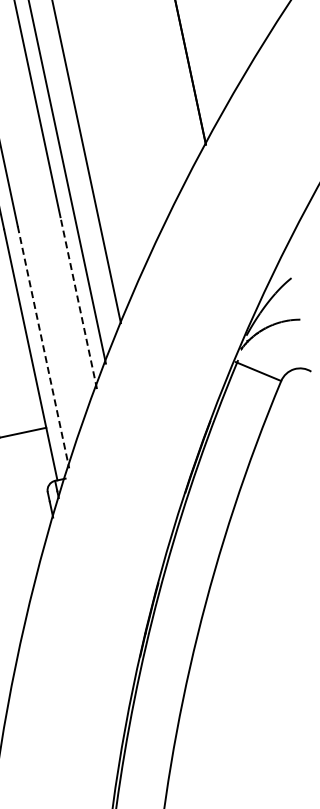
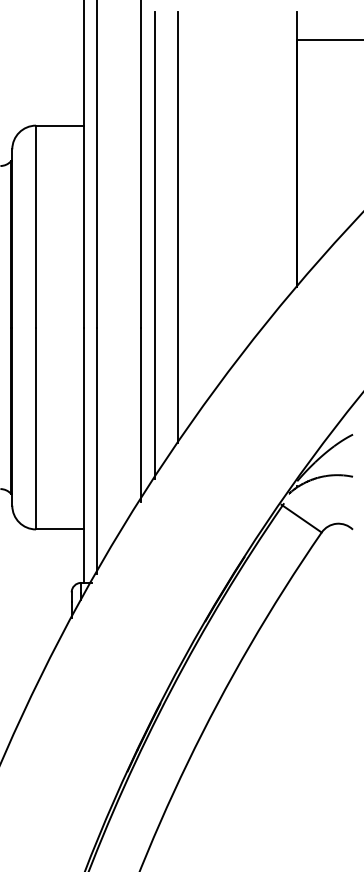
line: (78, 302) -> (140, 414), dashed -> solid
line: (43, 348) -> (97, 451), dashed -> solid

